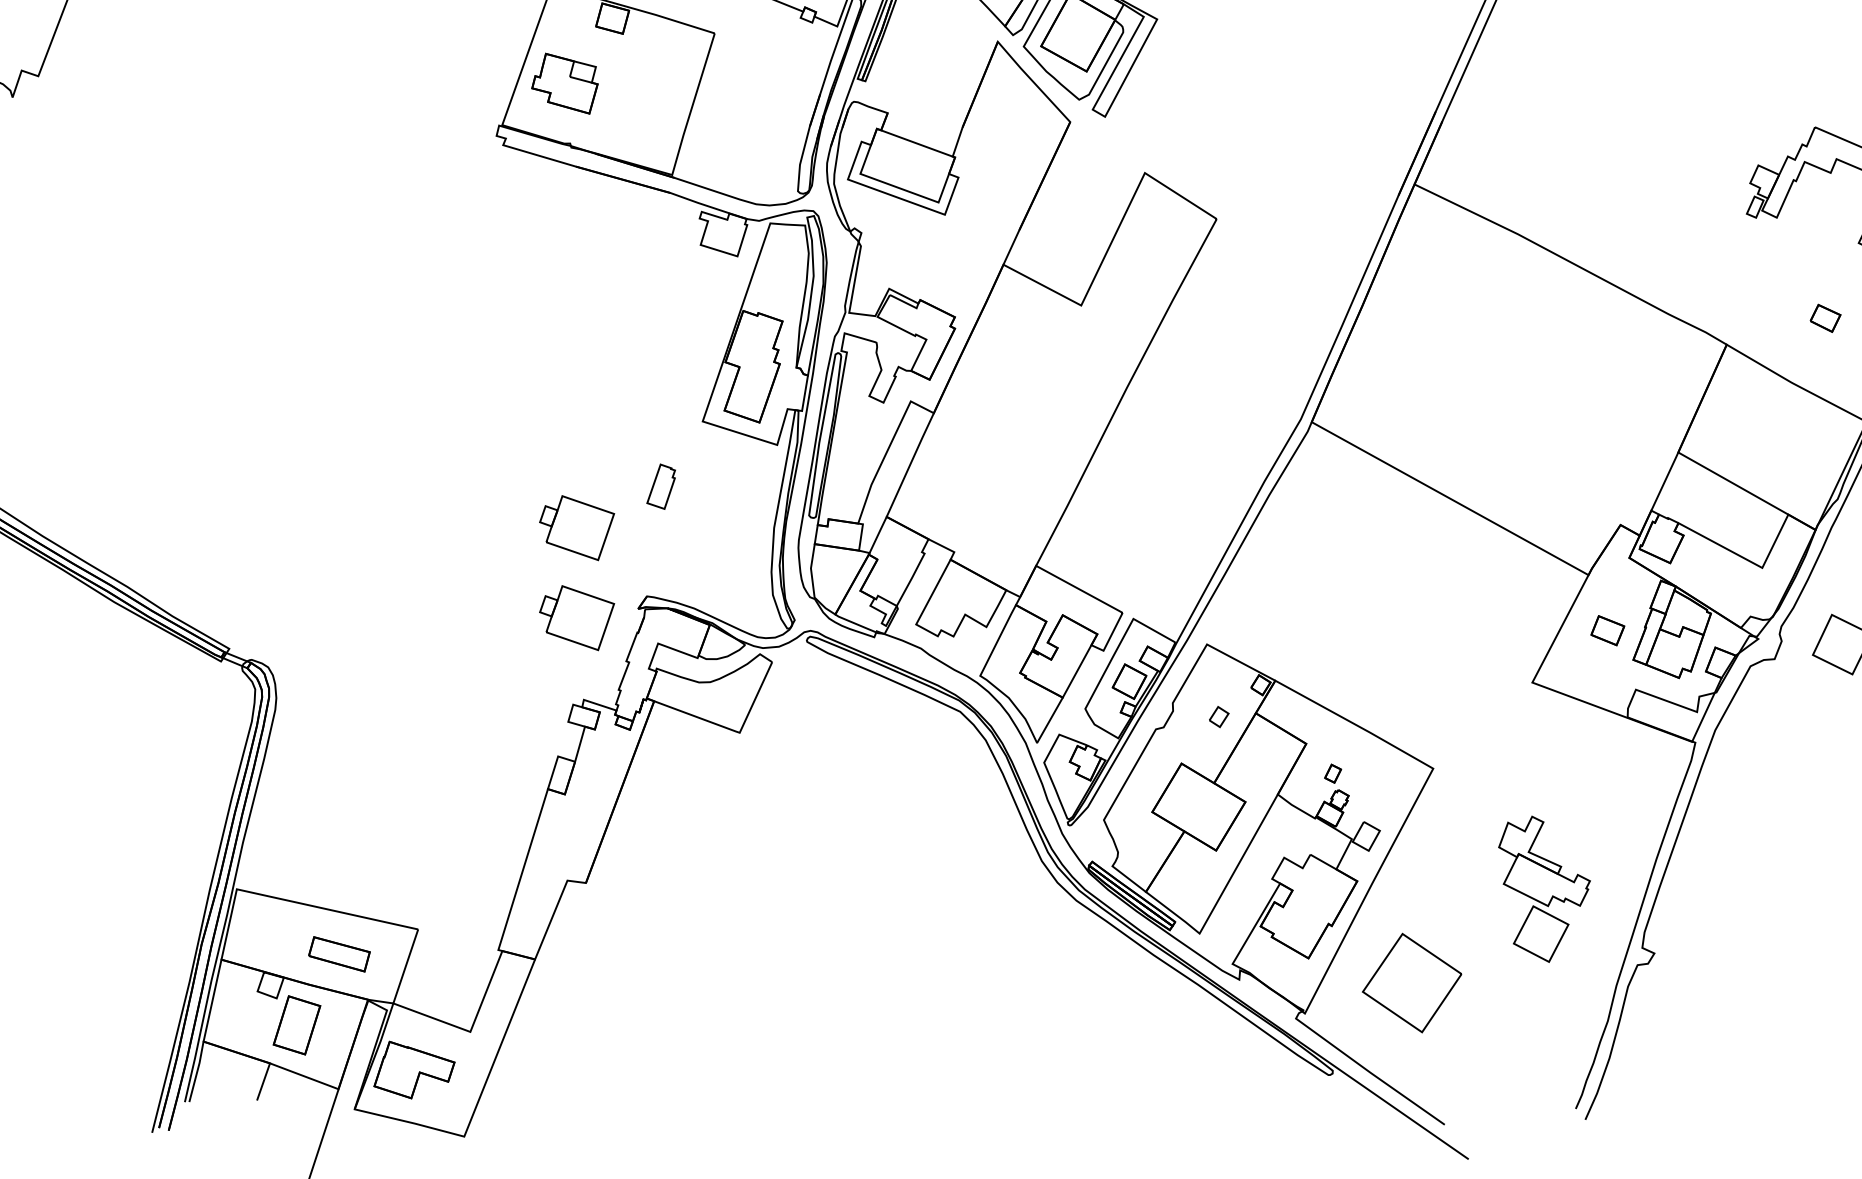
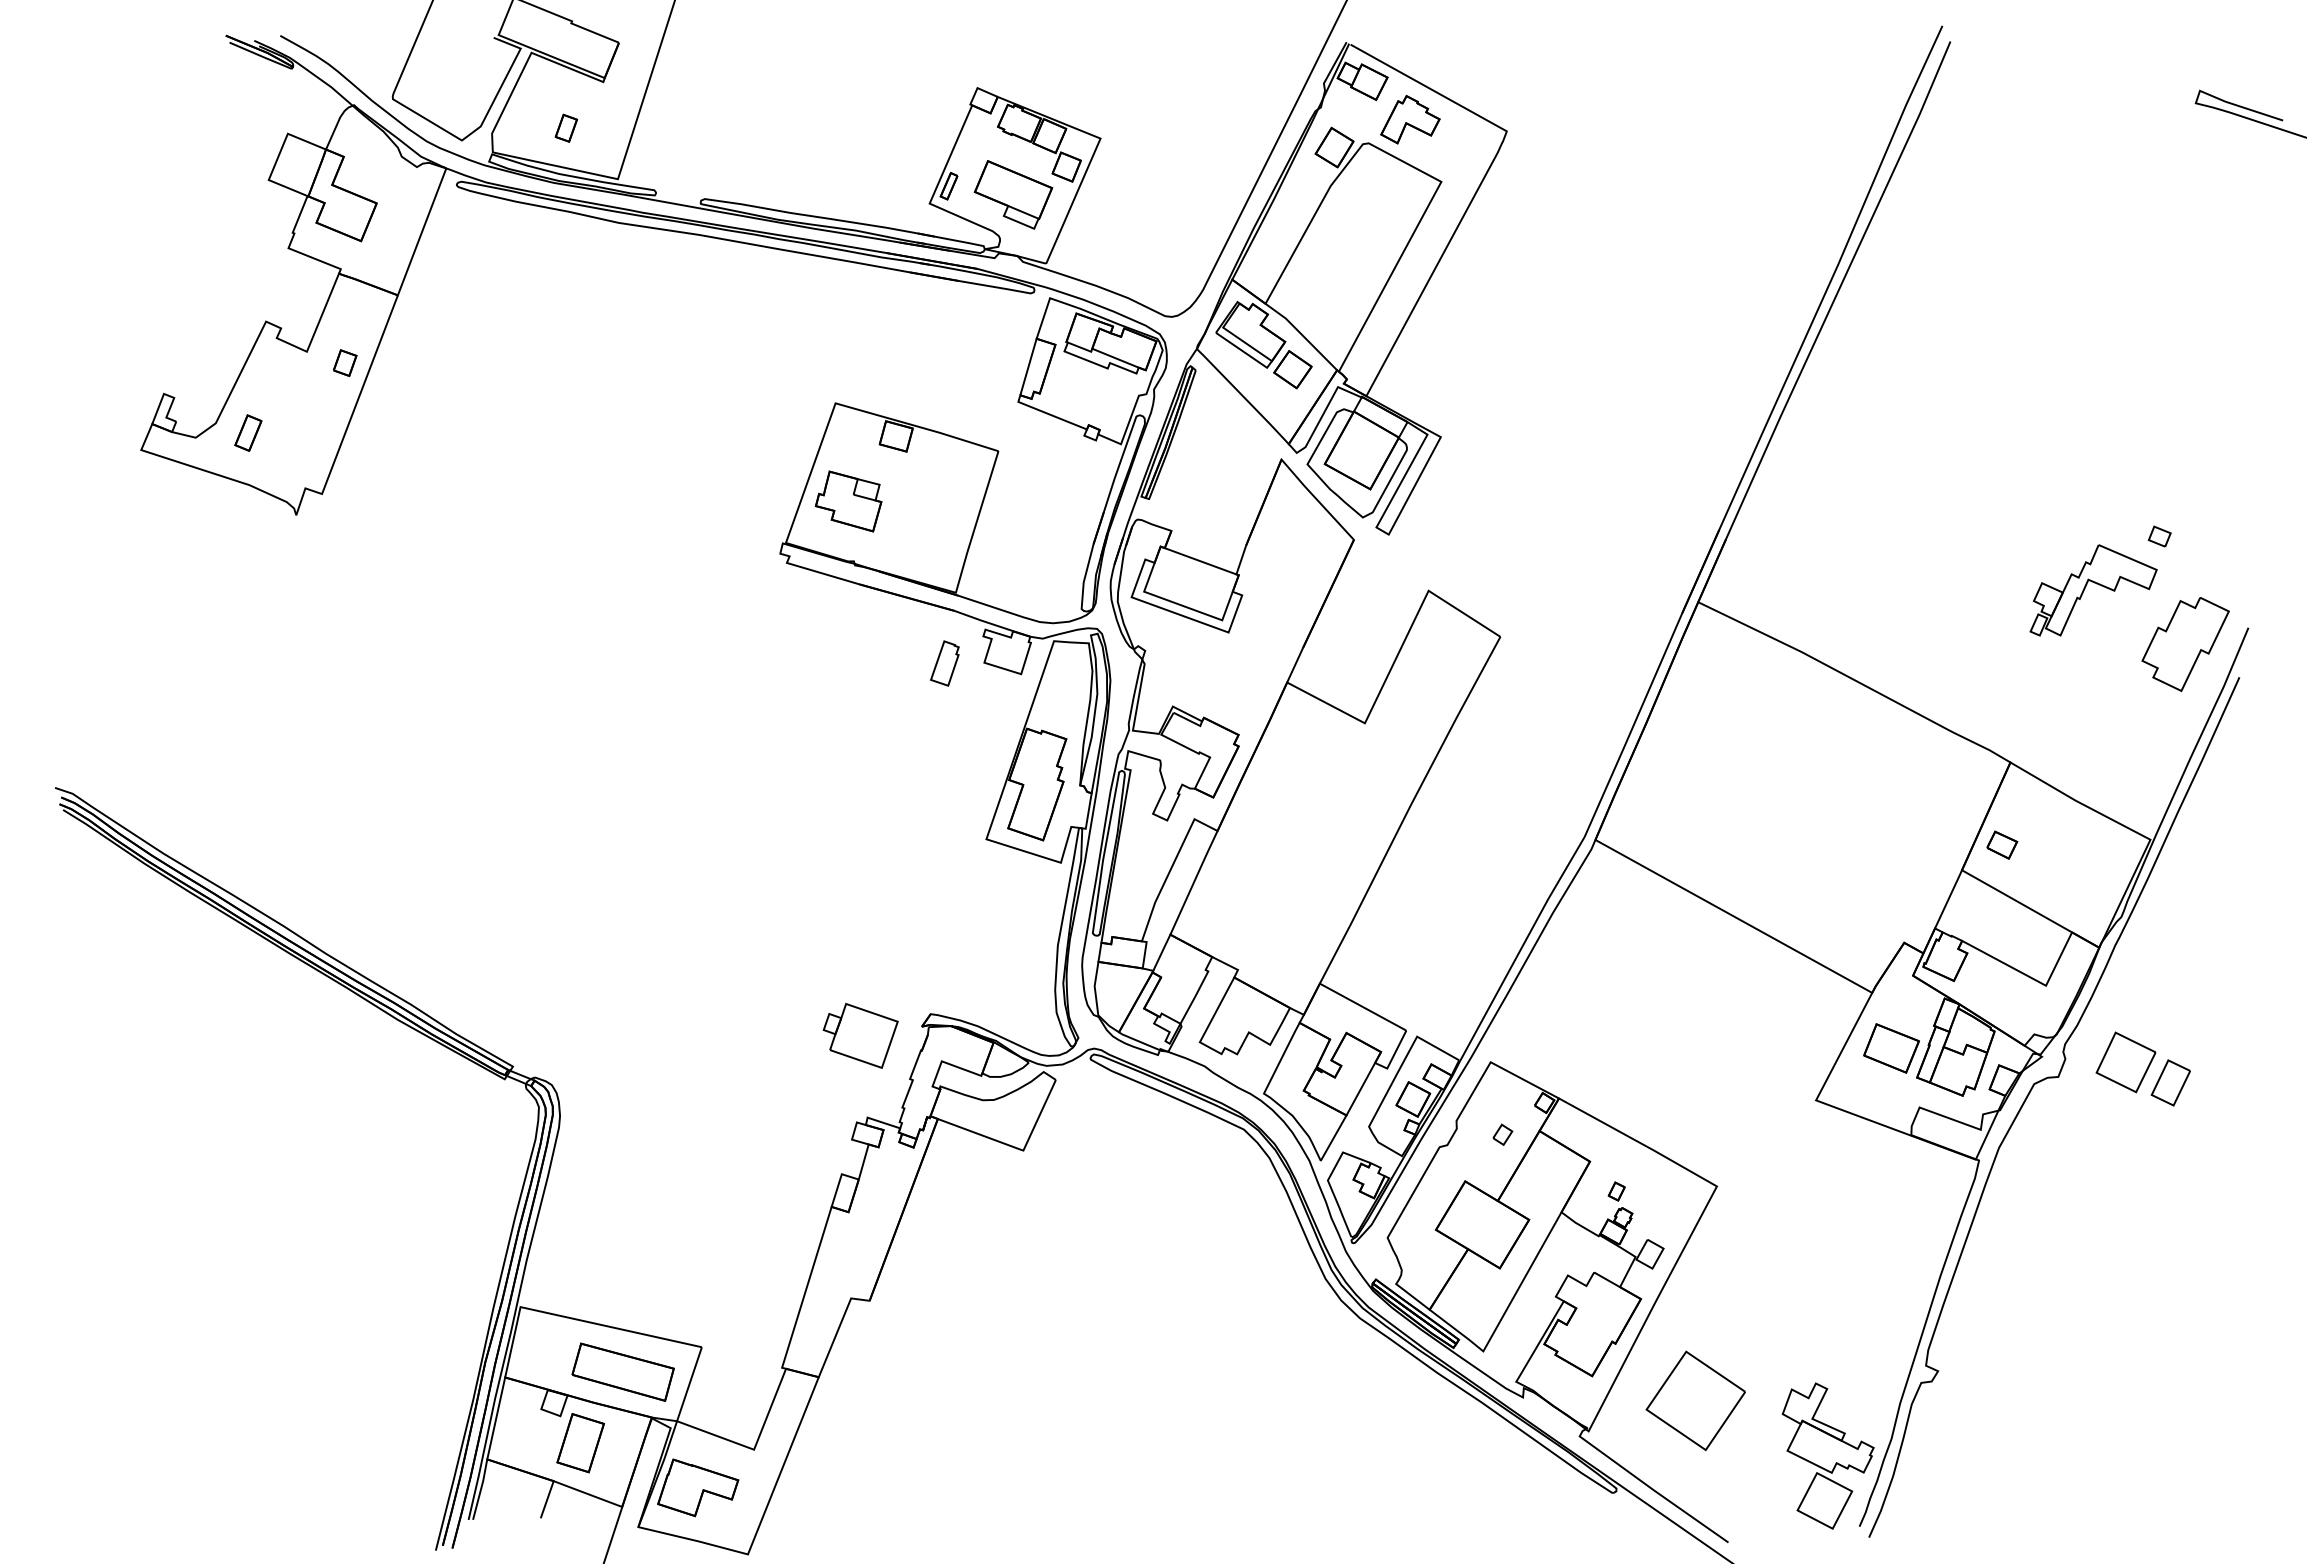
part: (1825, 317) -> (2002, 844), moved
part: (660, 486) -> (944, 663), moved
part: (576, 527) -> (860, 945), removed
part: (1607, 630) -> (1891, 1048), size x1.67
part: (1543, 888) -> (1827, 1455), moved
part: (338, 953) -> (622, 1371), size x1.67

